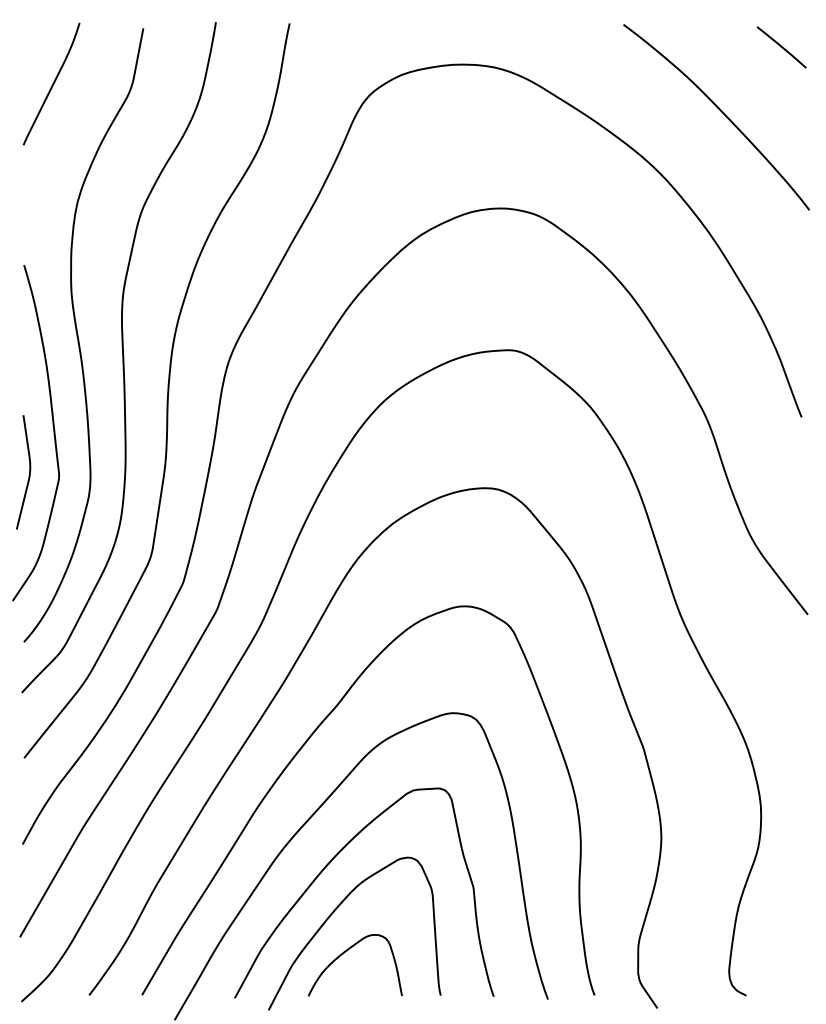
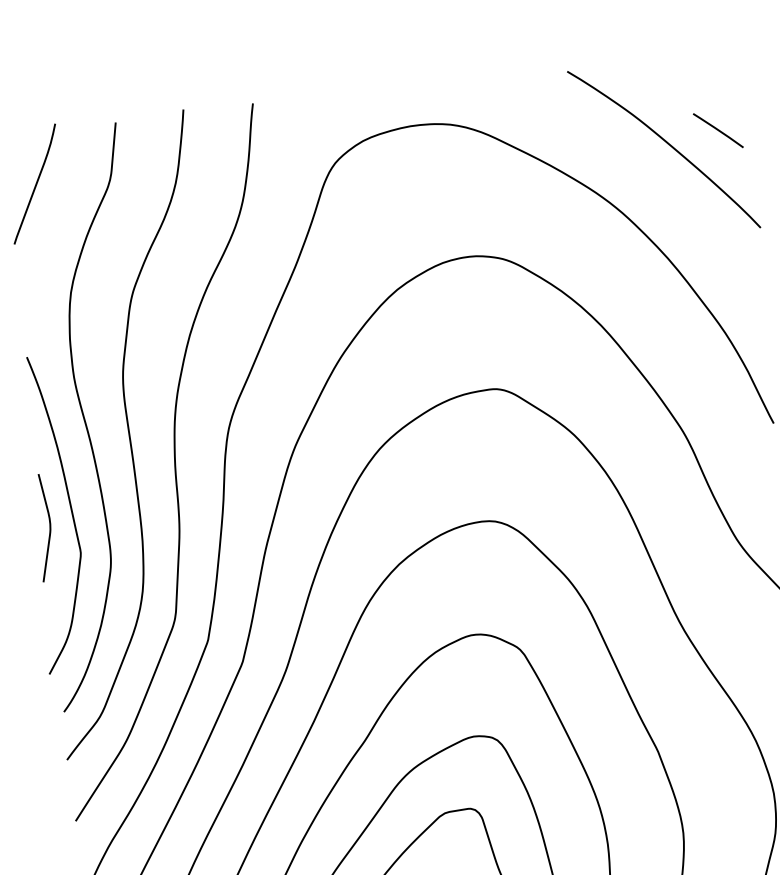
line: (781, 47) -> (718, 130), moved
curve: (28, 475) -> (49, 530), moved

